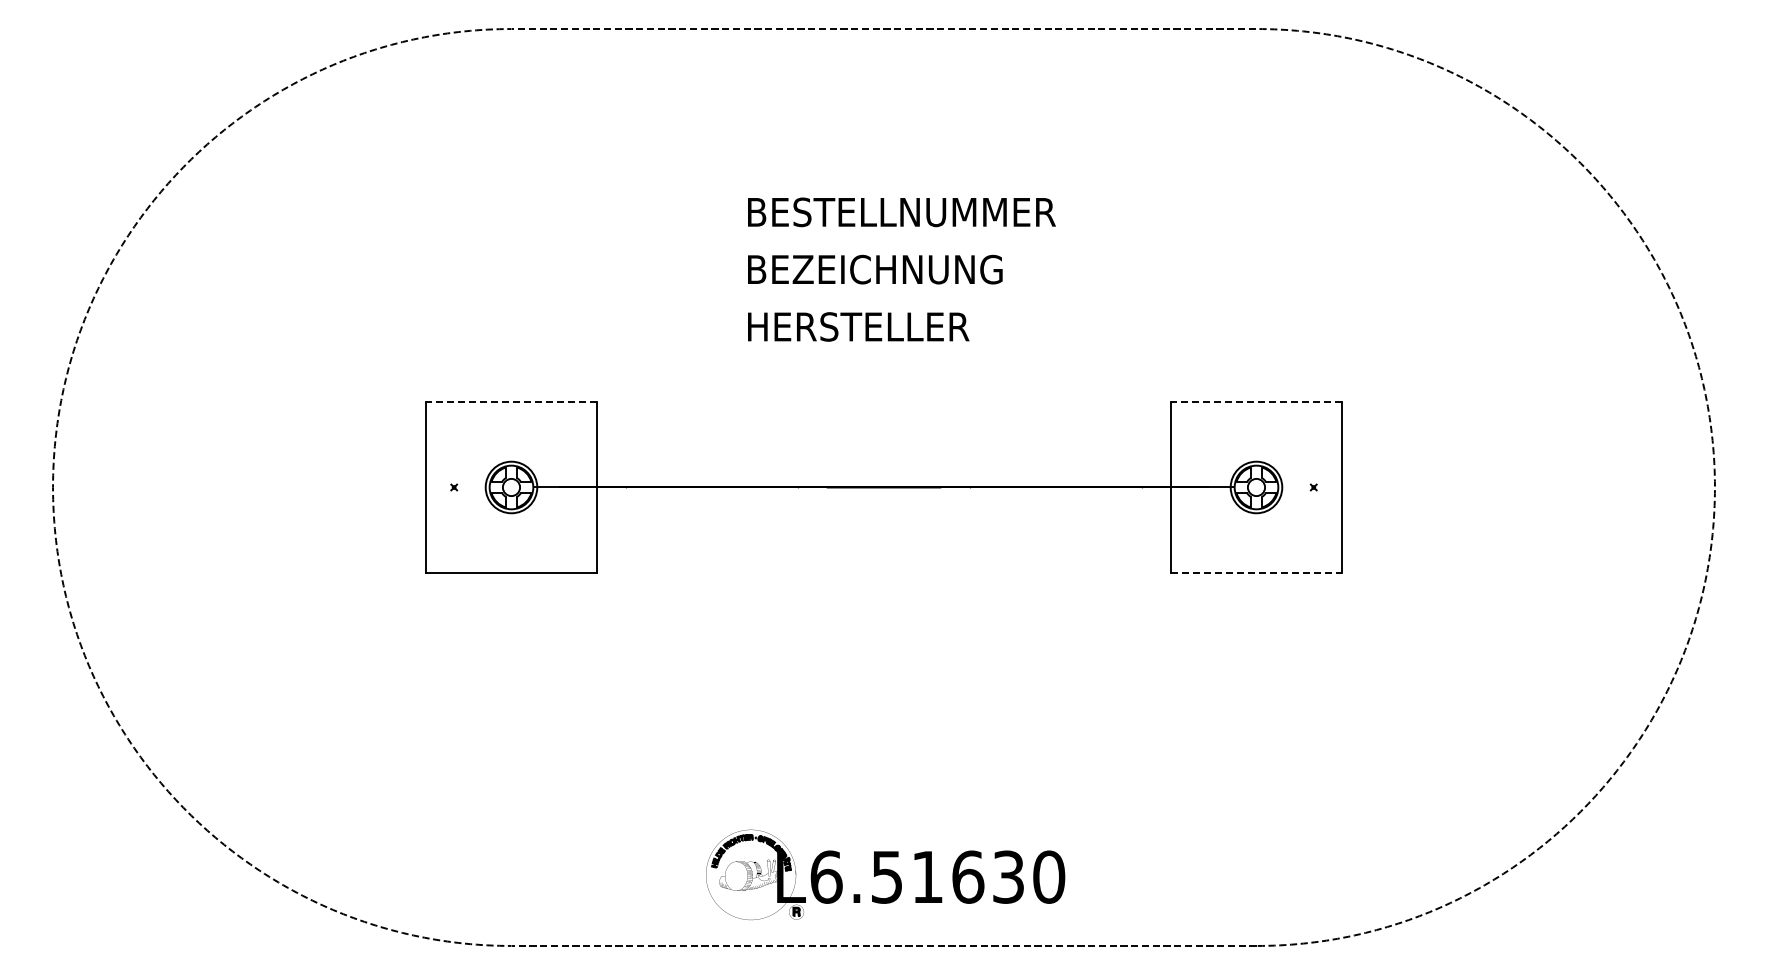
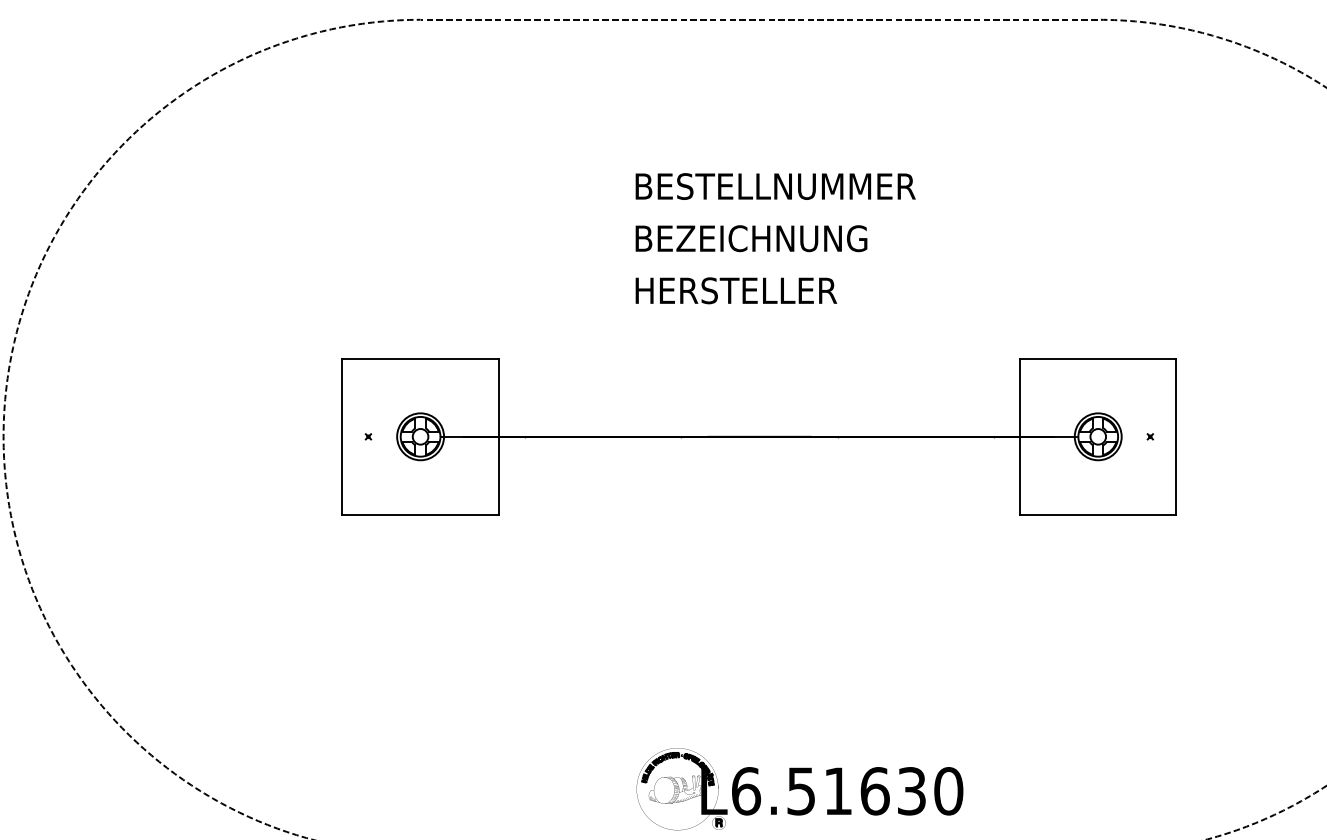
line: (511, 401) -> (420, 358), dashed -> solid
line: (1256, 401) -> (1098, 358), dashed -> solid
line: (1256, 573) -> (1098, 515), dashed -> solid
part: (885, 874) -> (799, 788), moved

